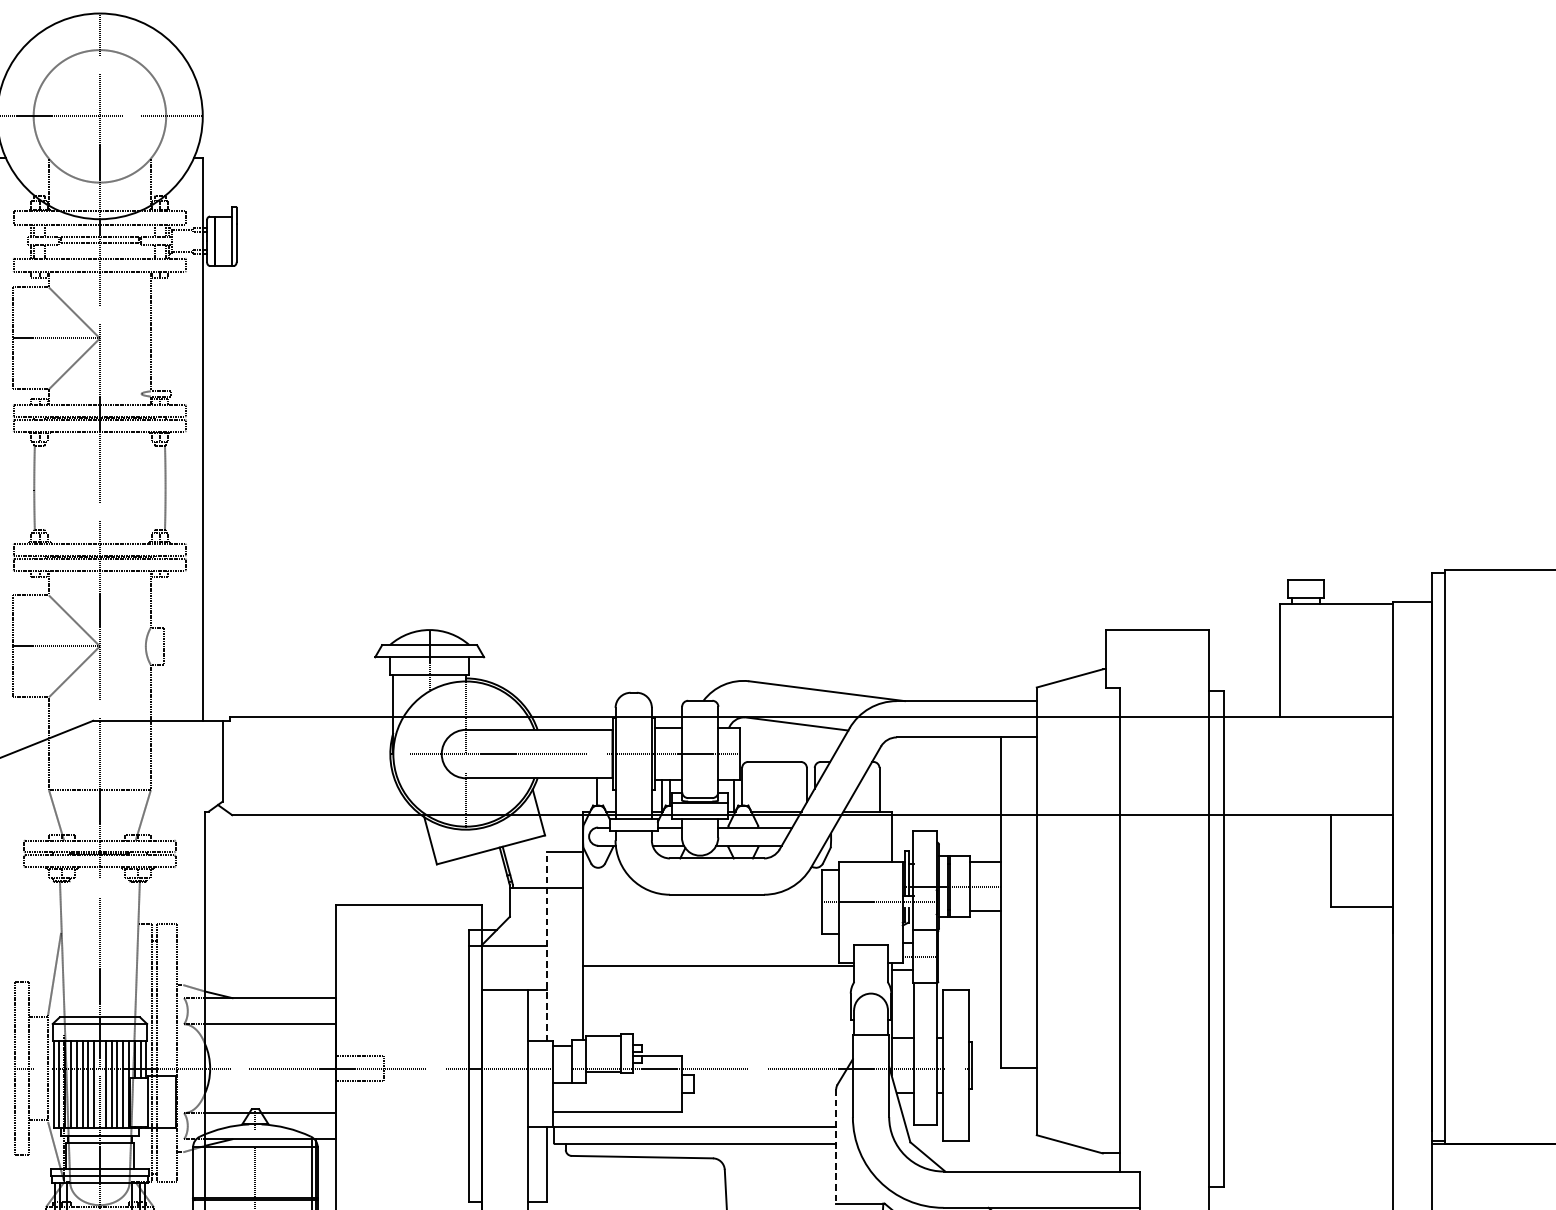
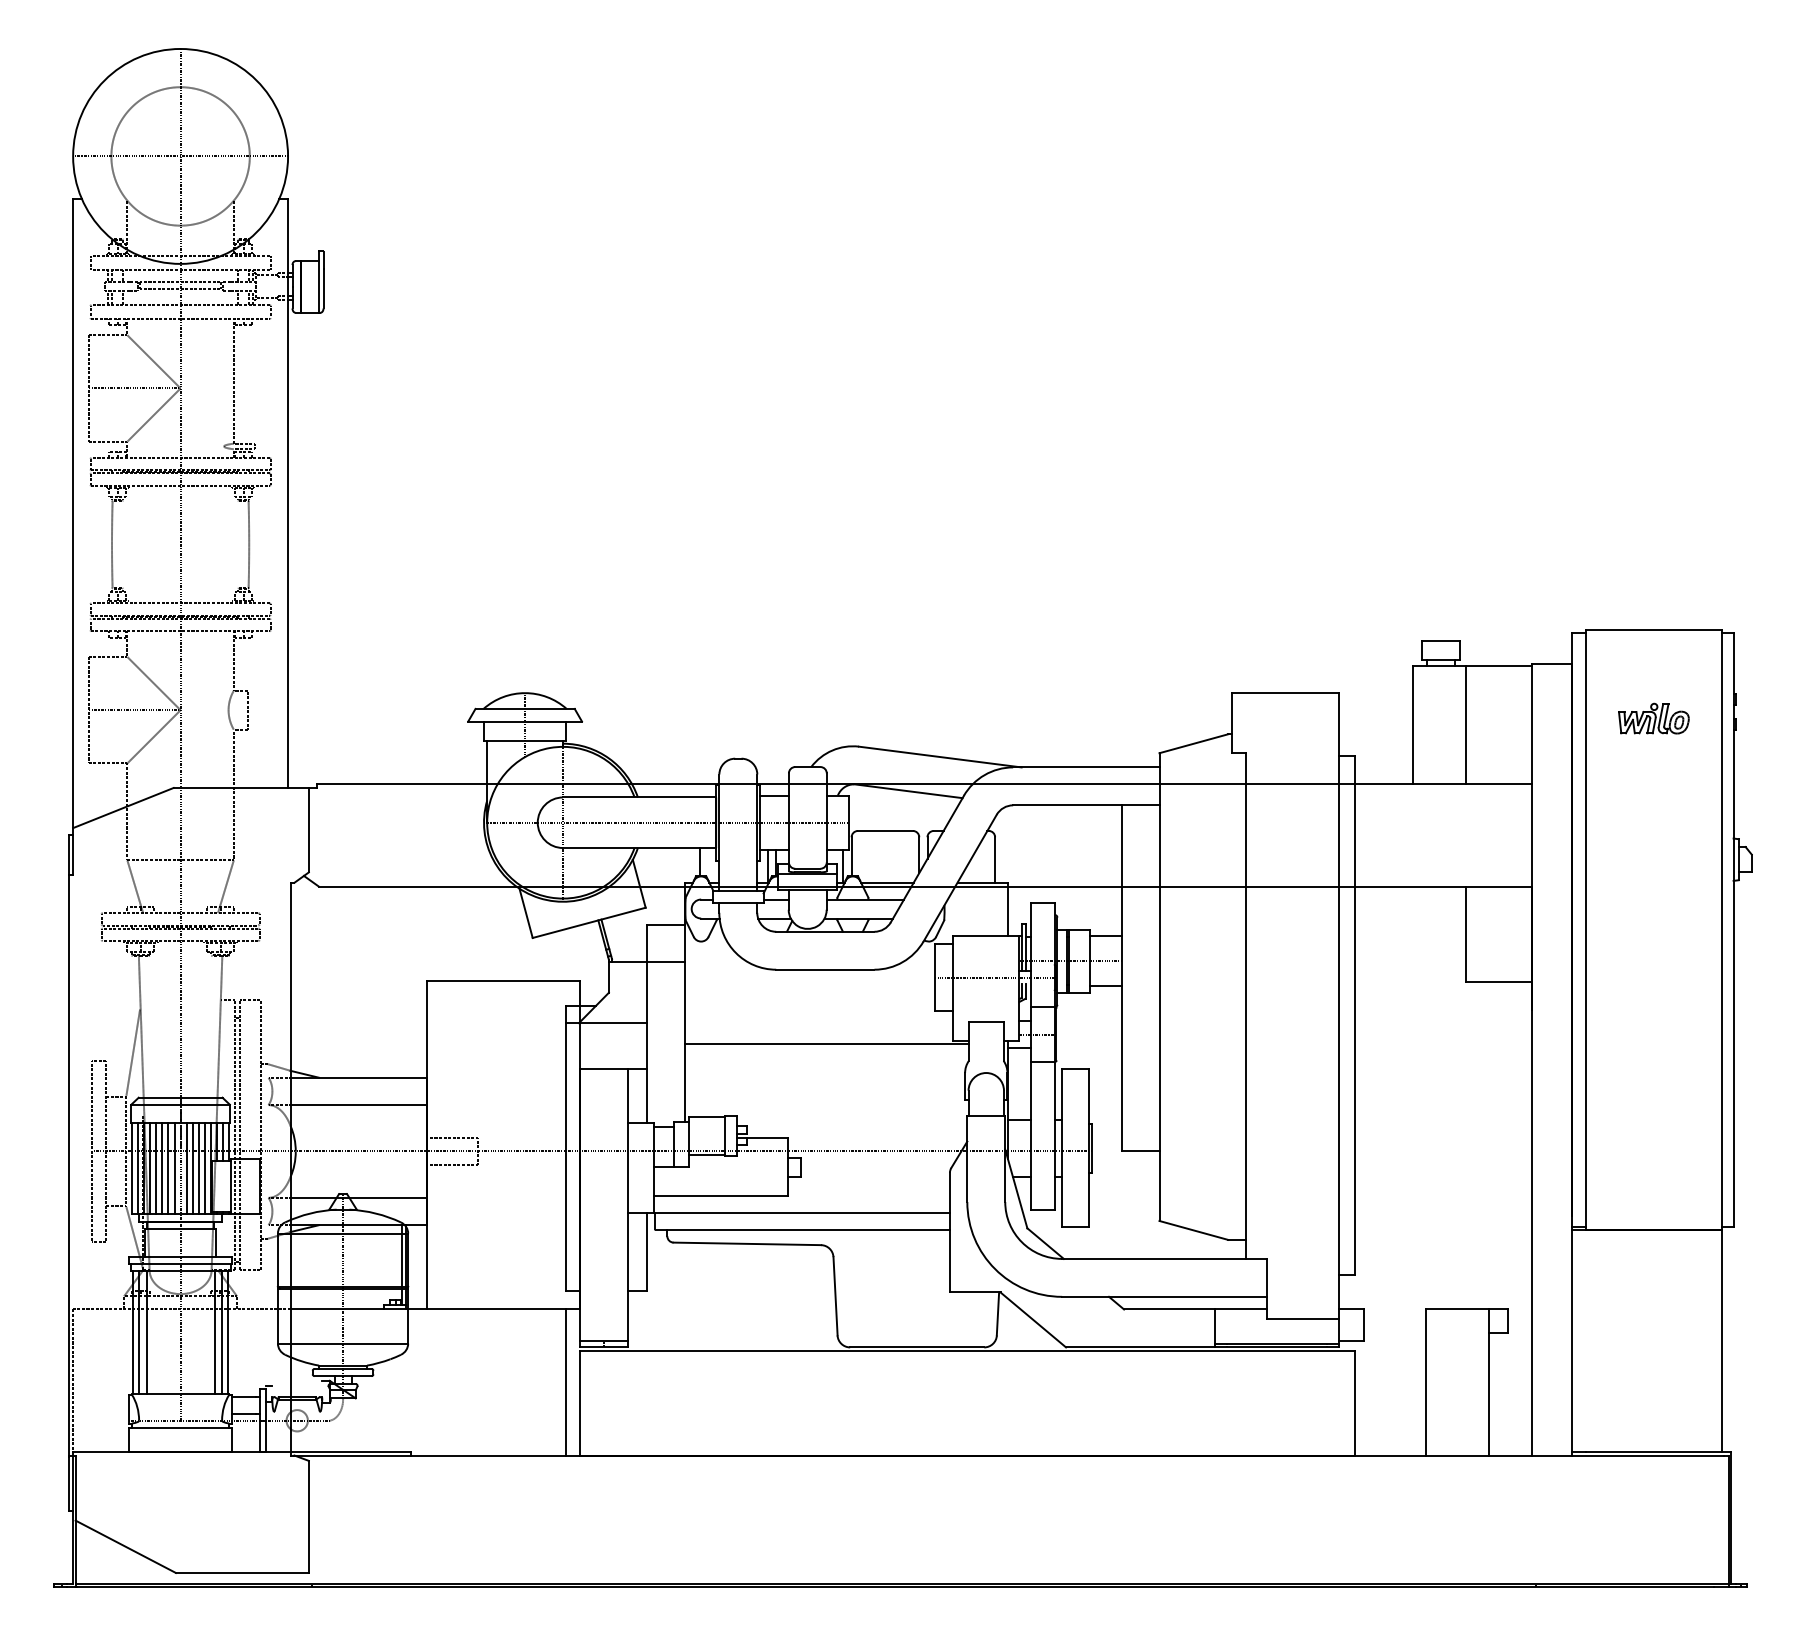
part: (1509, 654) -> (1653, 718), added
line: (1330, 660) -> (1466, 724), added
line: (546, 946) -> (647, 1023), dashed -> solid
line: (835, 1146) -> (949, 1232), dashed -> solid

